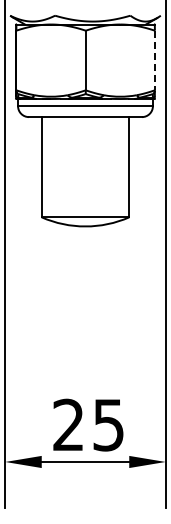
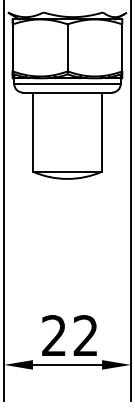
line: (154, 60) -> (121, 47), dashed -> solid
text: (108, 424) -> (85, 335), 25 -> 22

